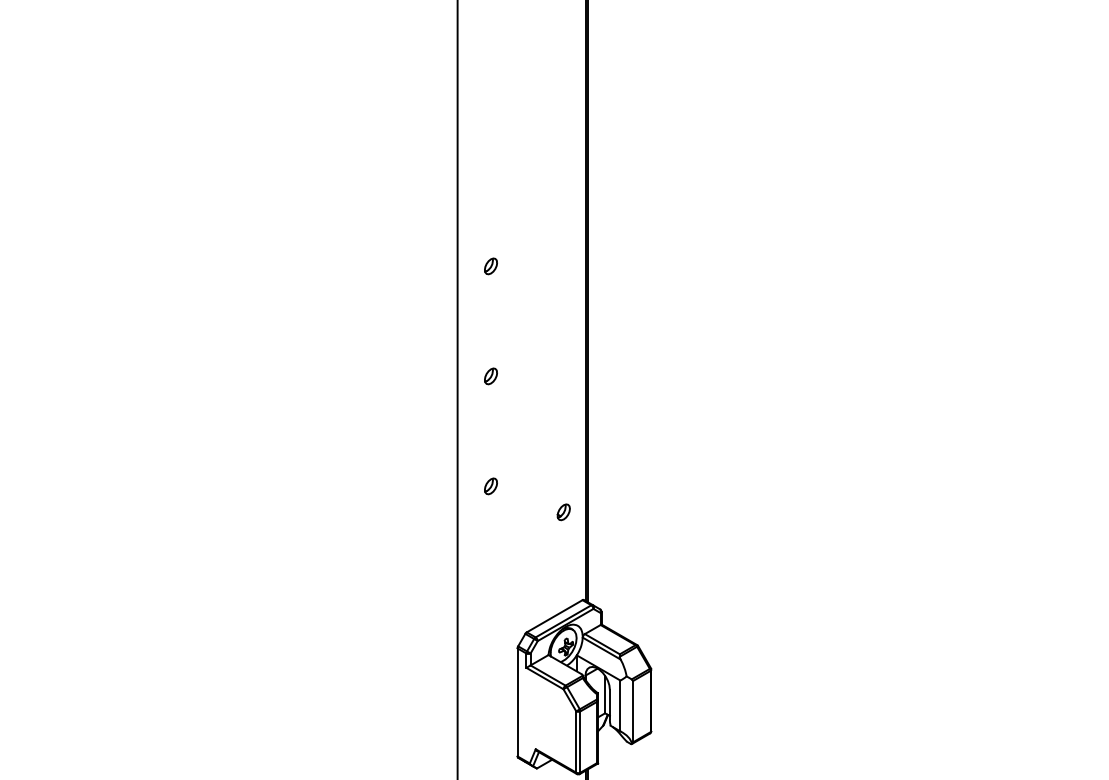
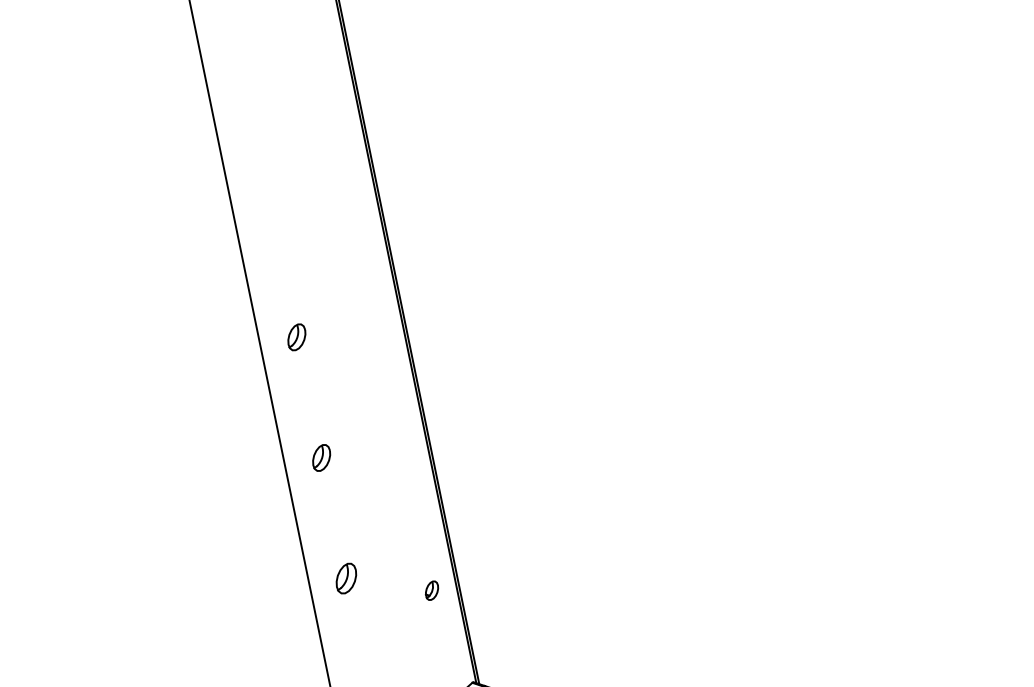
part: (490, 266) -> (296, 337), size x1.4
part: (490, 376) -> (321, 458), size x1.4
part: (490, 486) -> (345, 578), size x1.6

